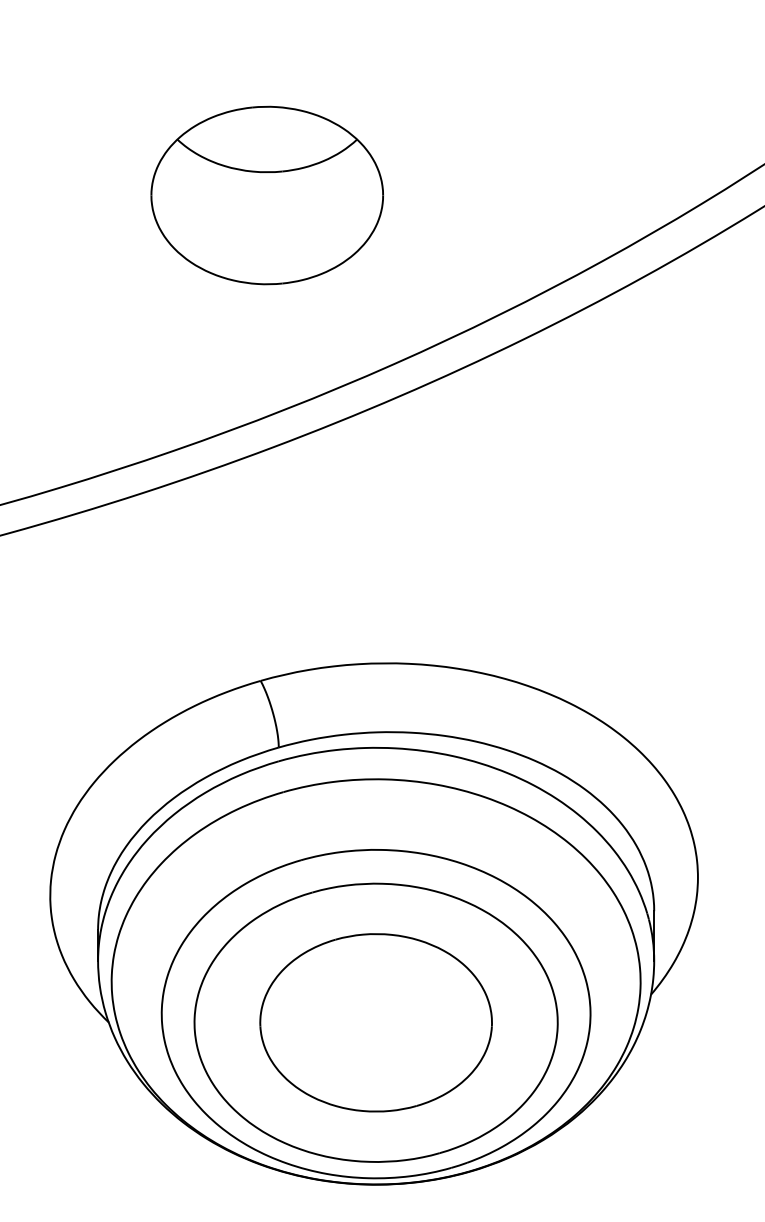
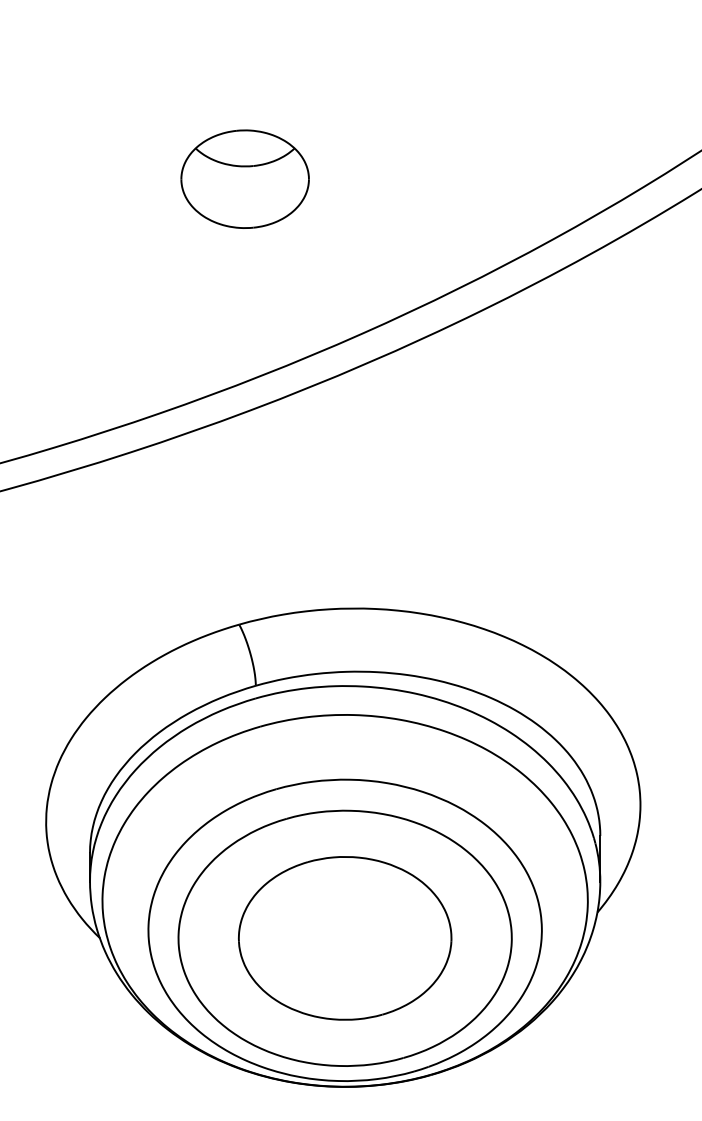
part: (266, 195) -> (244, 179), size x0.6

